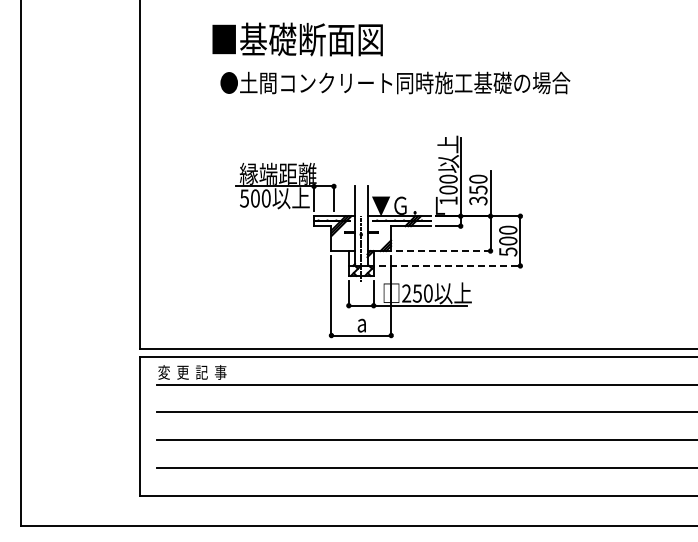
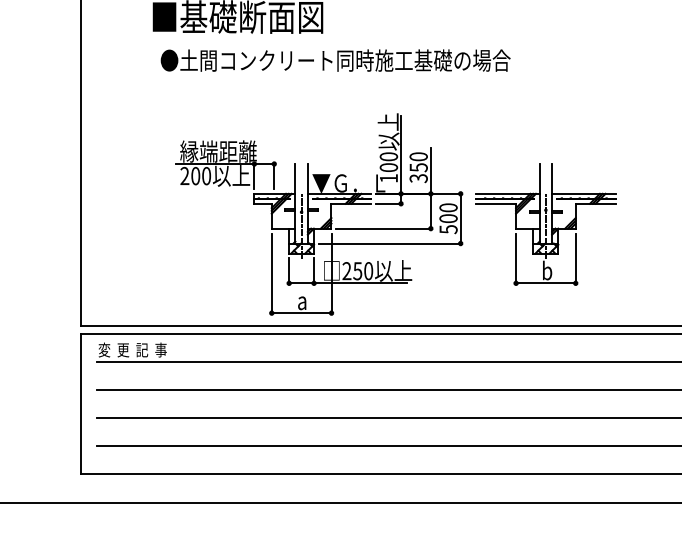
text: (244, 198) -> (184, 176), 500 -> 200
part: (605, 246) -> (545, 224), added
line: (443, 251) -> (383, 229), dashed -> solid
line: (449, 265) -> (389, 243), dashed -> solid

